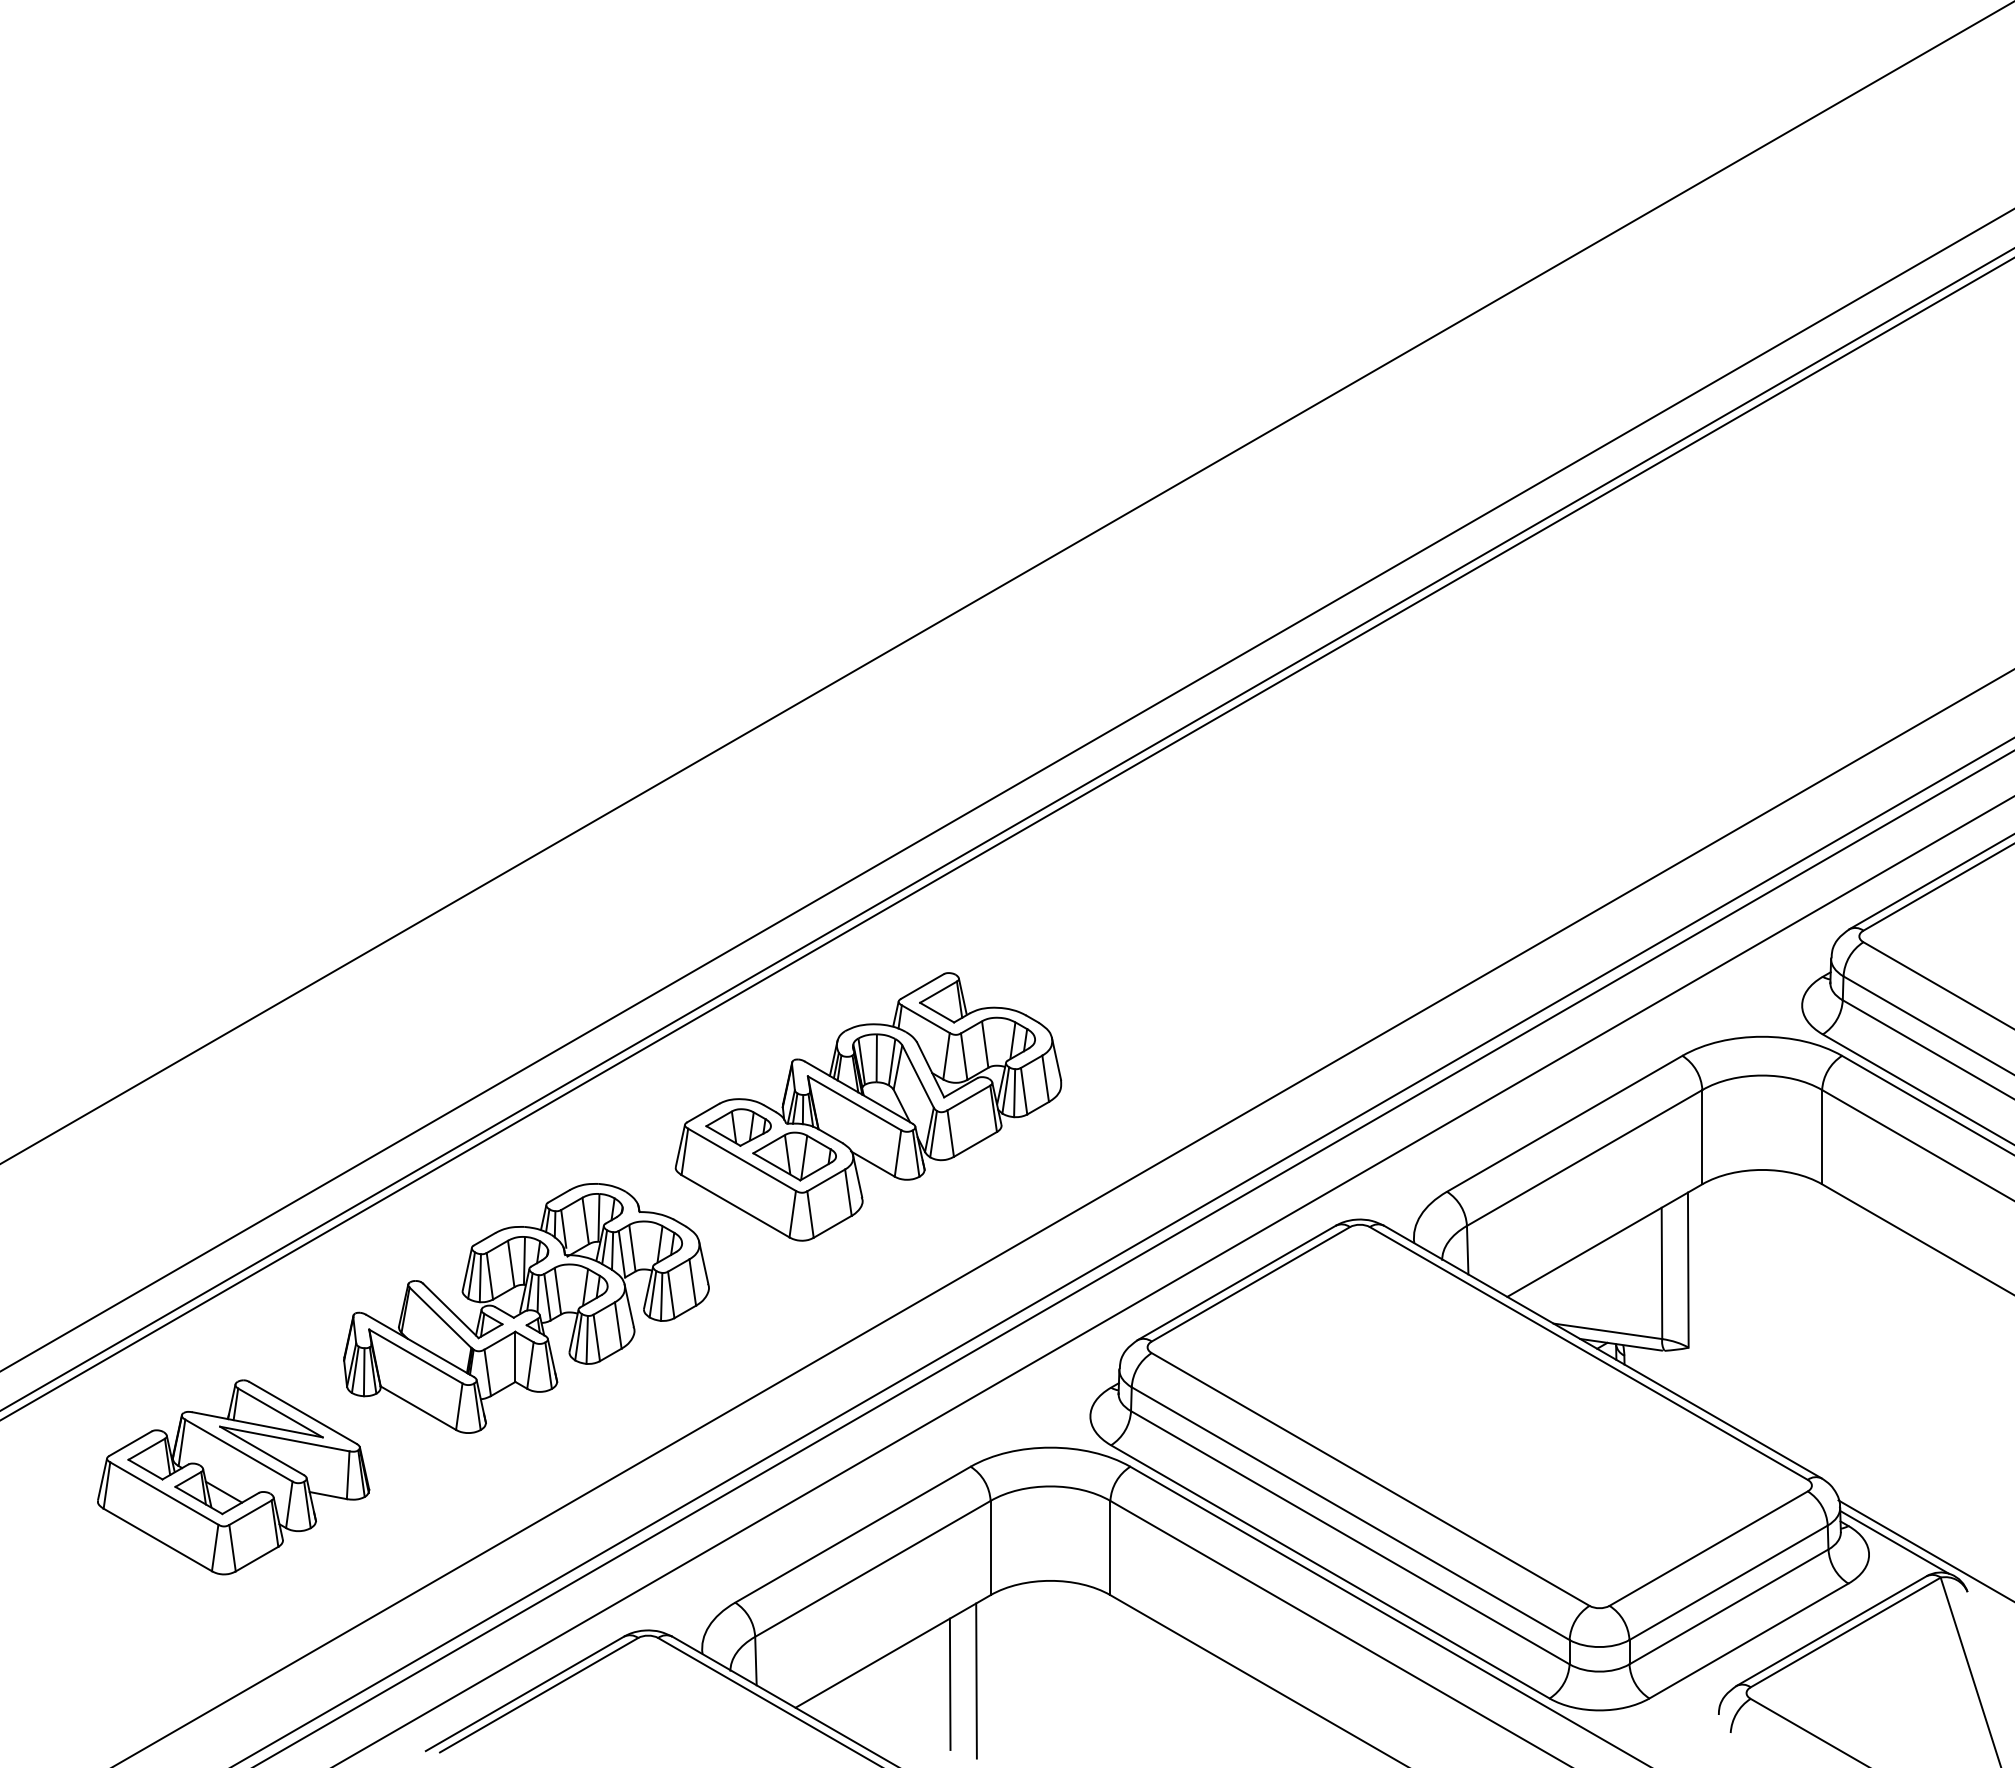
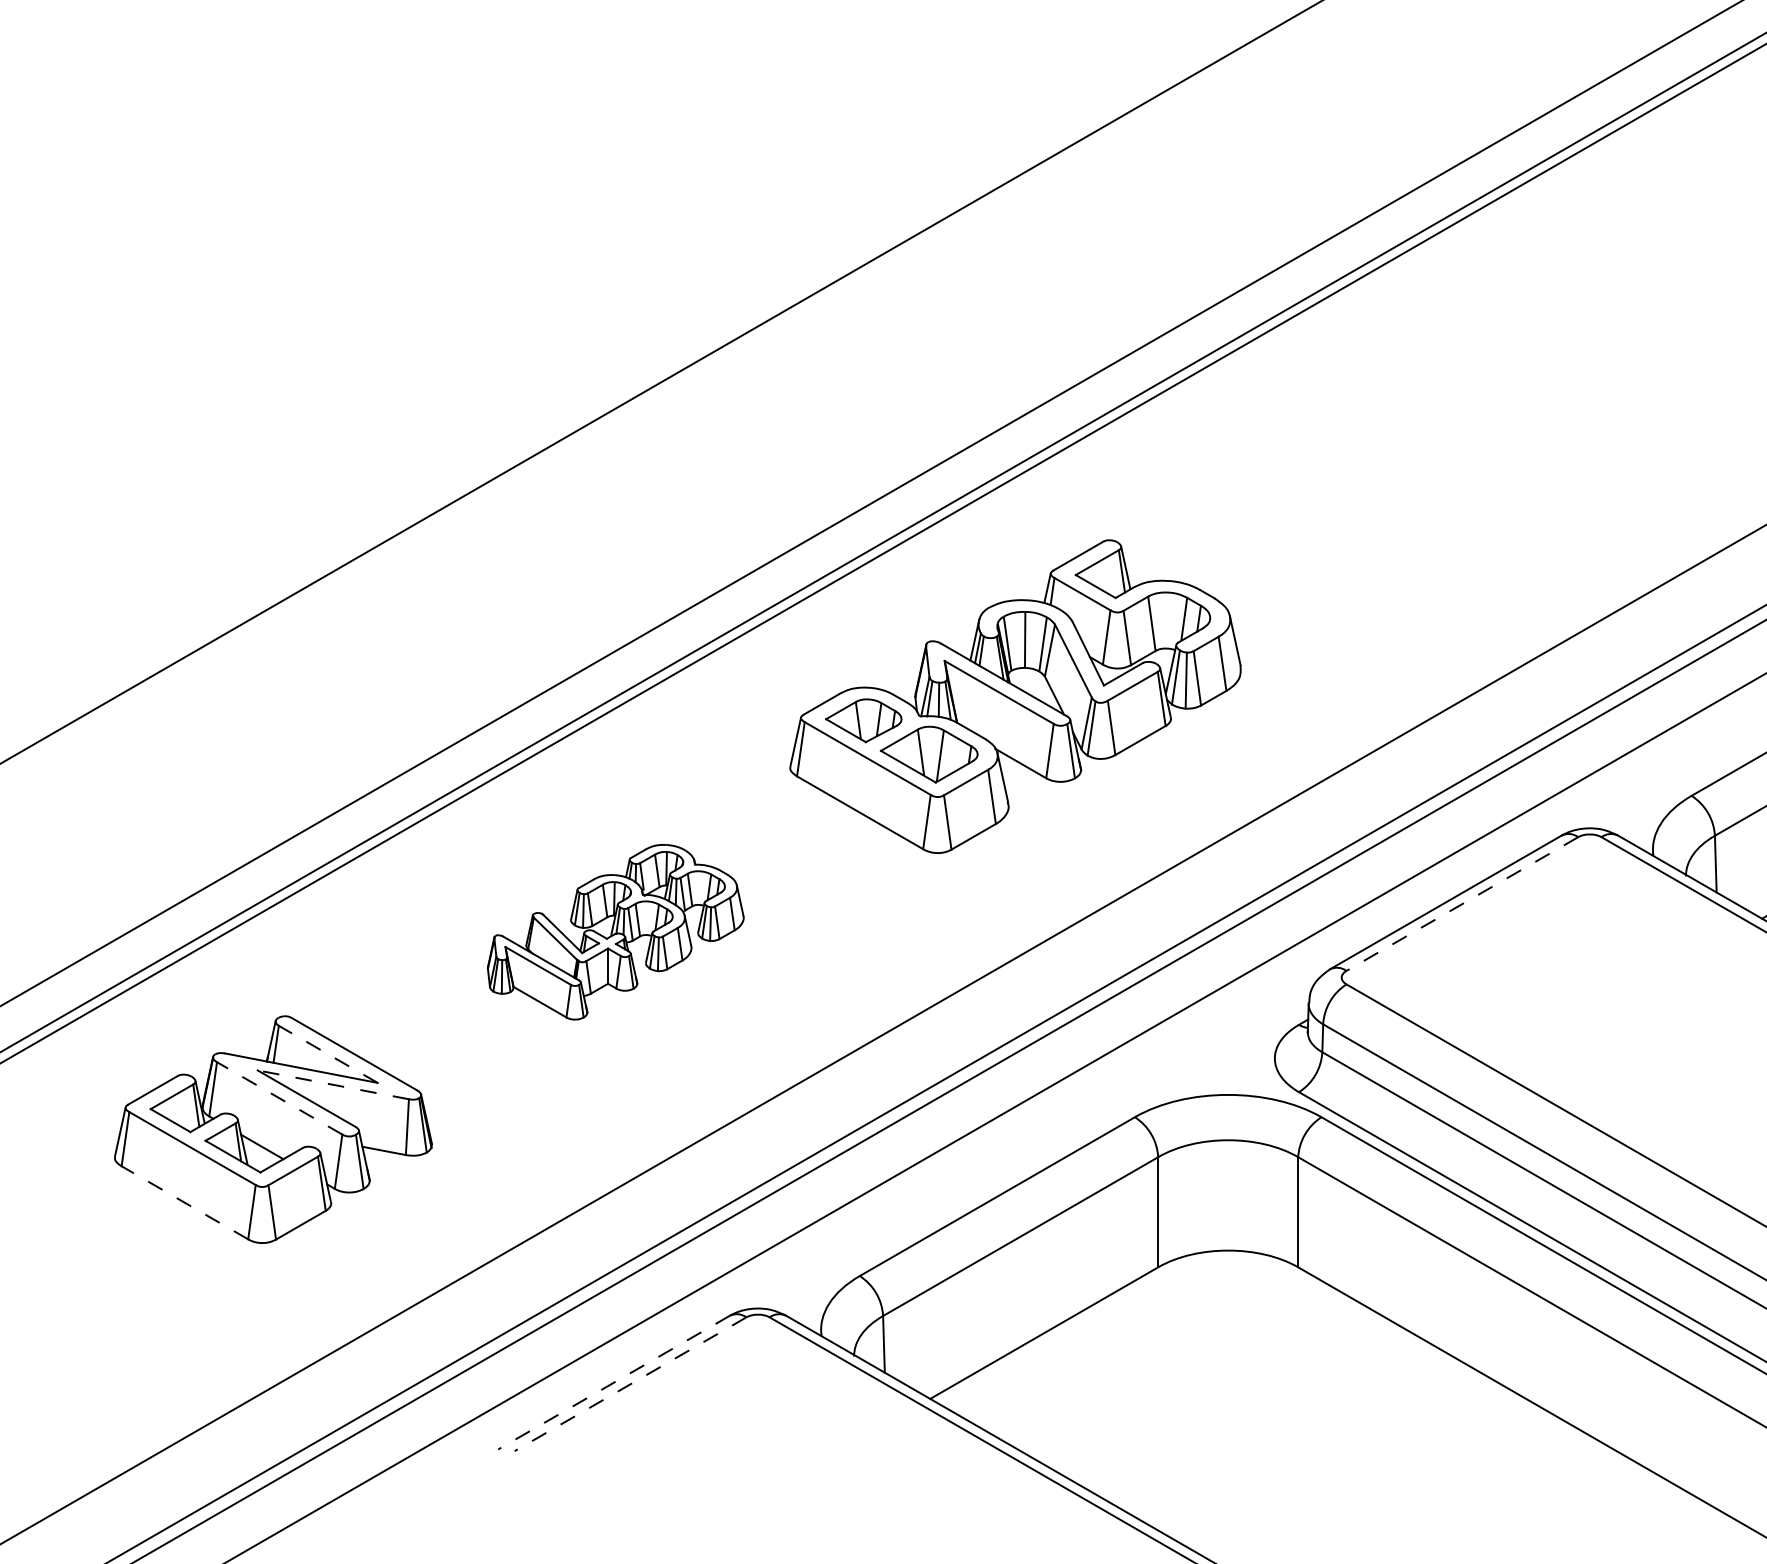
line: (1250, 1284) -> (1461, 904), solid -> dashed
part: (526, 1308) -> (615, 932), size x0.6
line: (280, 1412) -> (328, 1053), solid -> dashed
line: (284, 1439) -> (332, 1085), solid -> dashed
line: (238, 1450) -> (279, 1098), solid -> dashed
line: (157, 1539) -> (184, 1202), solid -> dashed
line: (976, 1680) -> (1141, 1367), removed
line: (949, 1683) -> (1110, 1370), removed
line: (524, 1694) -> (613, 1383), solid -> dashed
line: (538, 1695) -> (629, 1384), solid -> dashed

